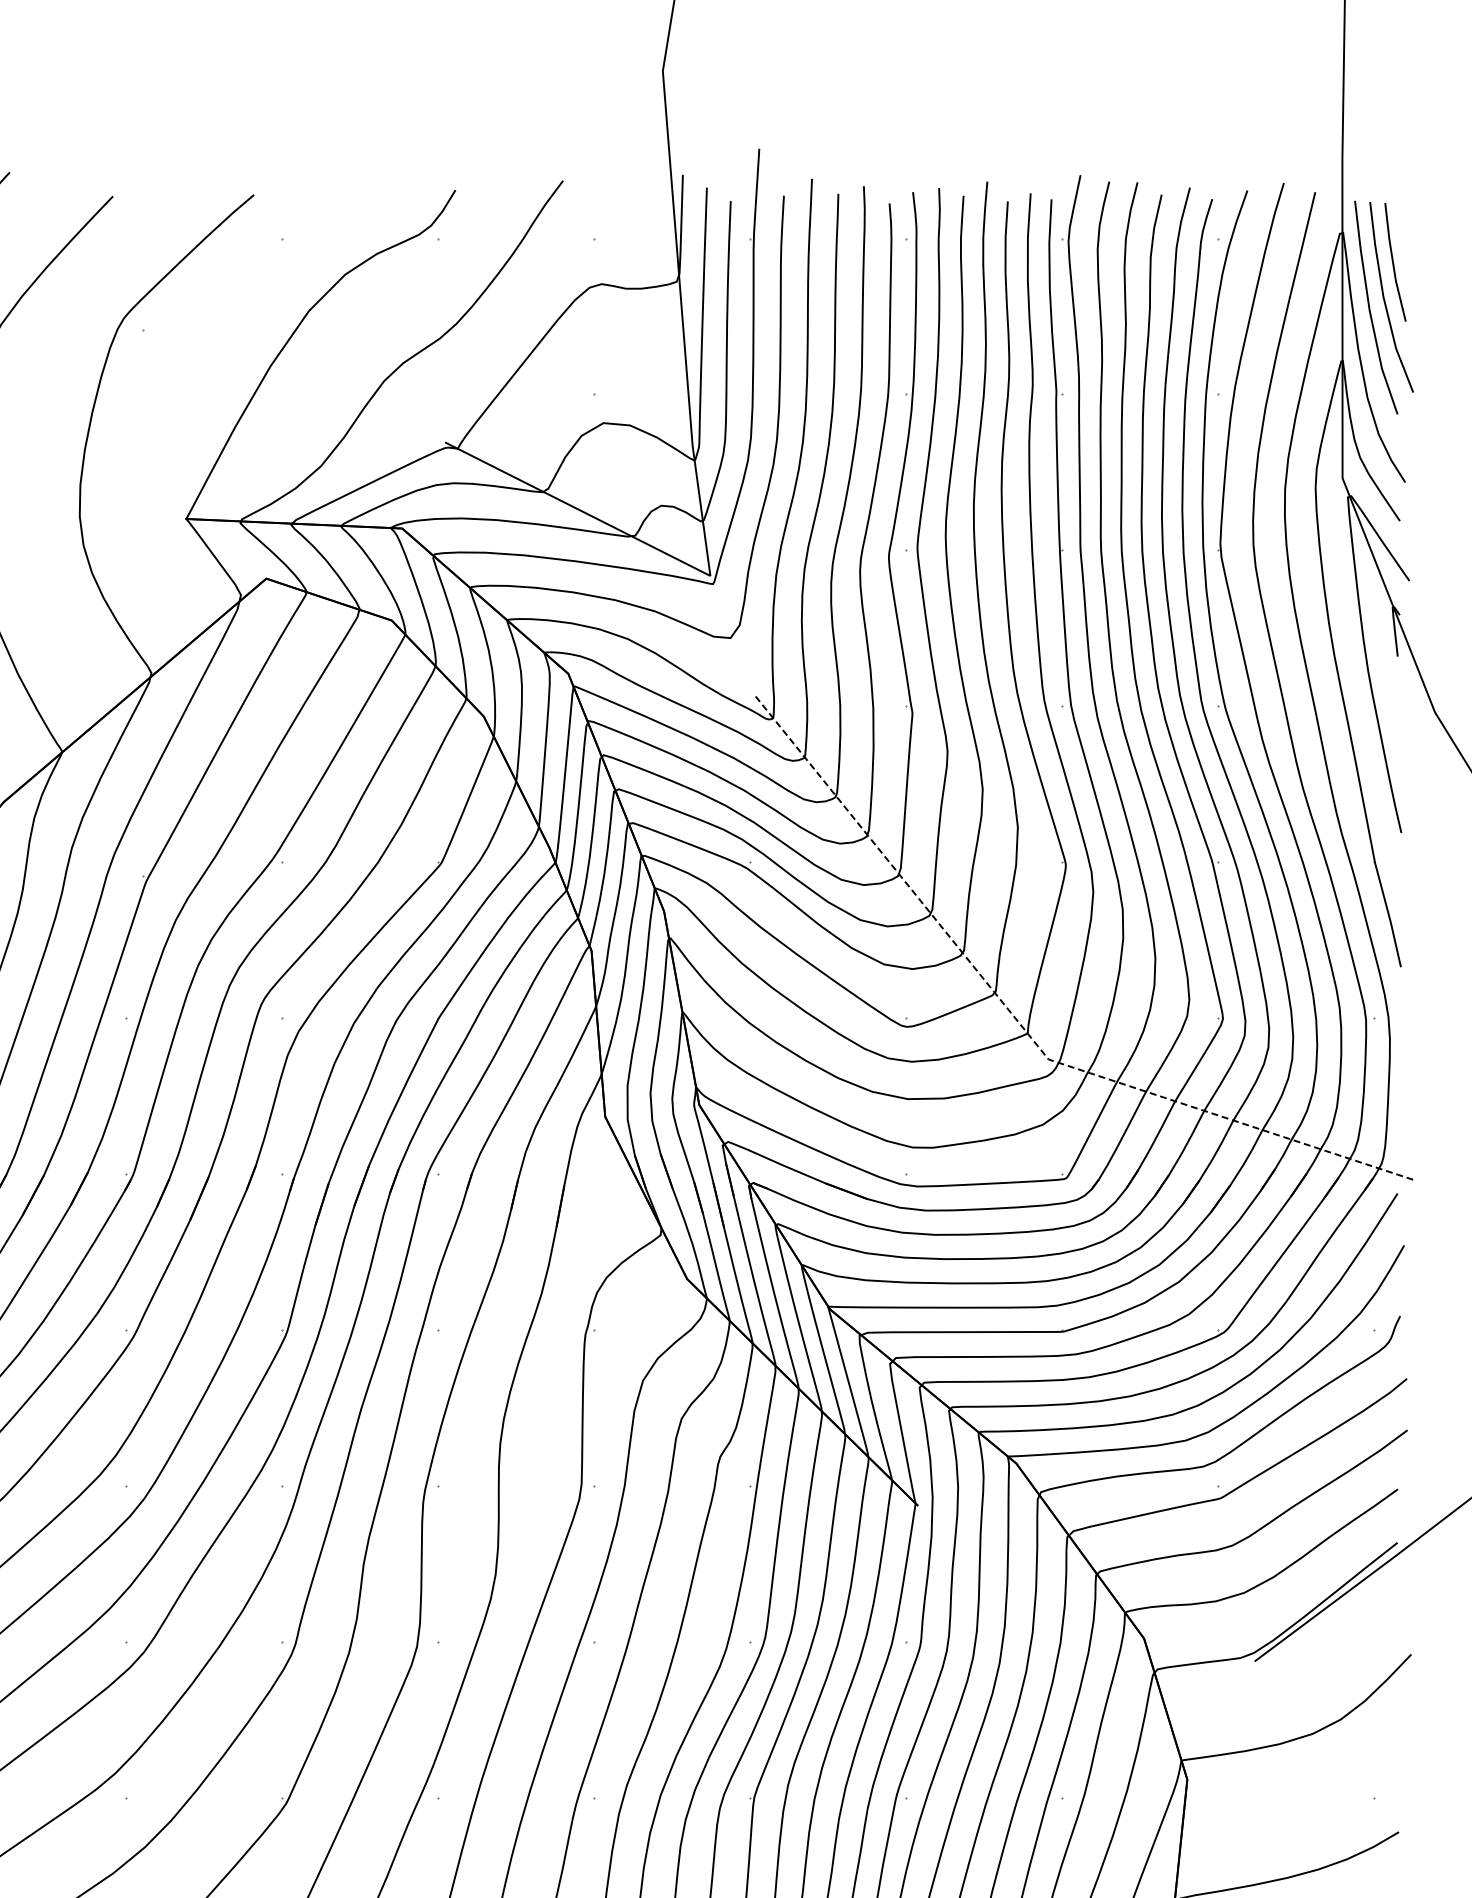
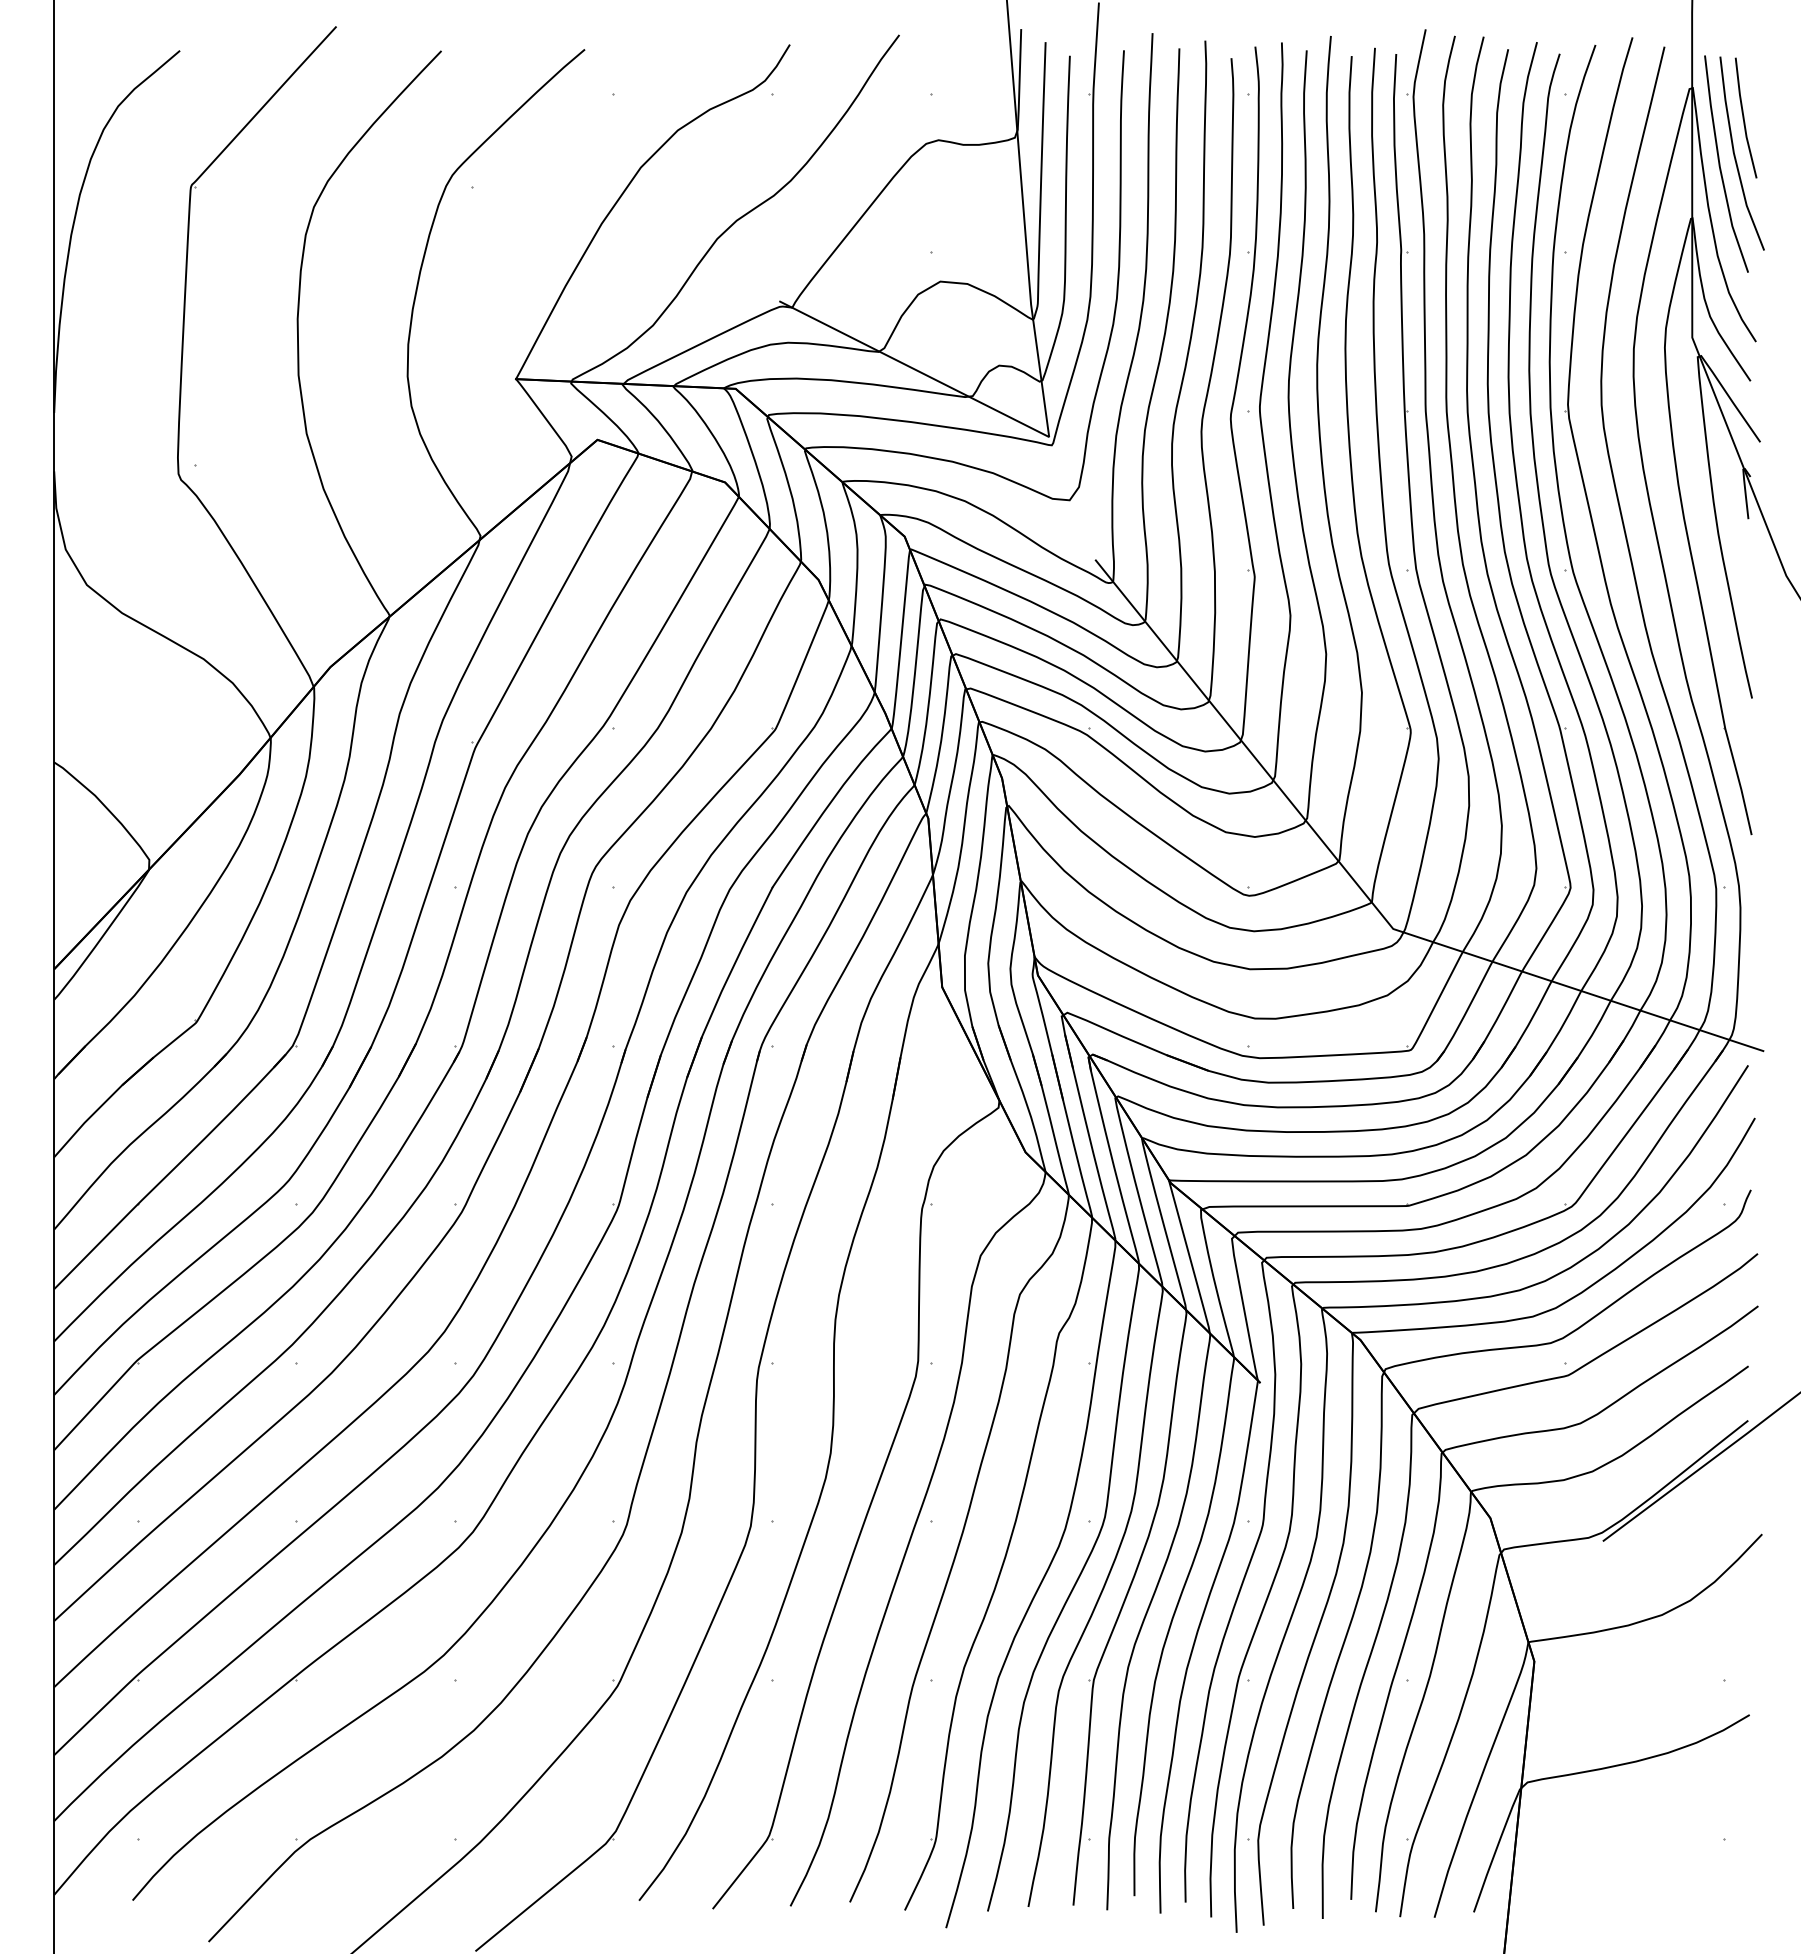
line: (1023, 1028) -> (1367, 897), dashed -> solid

